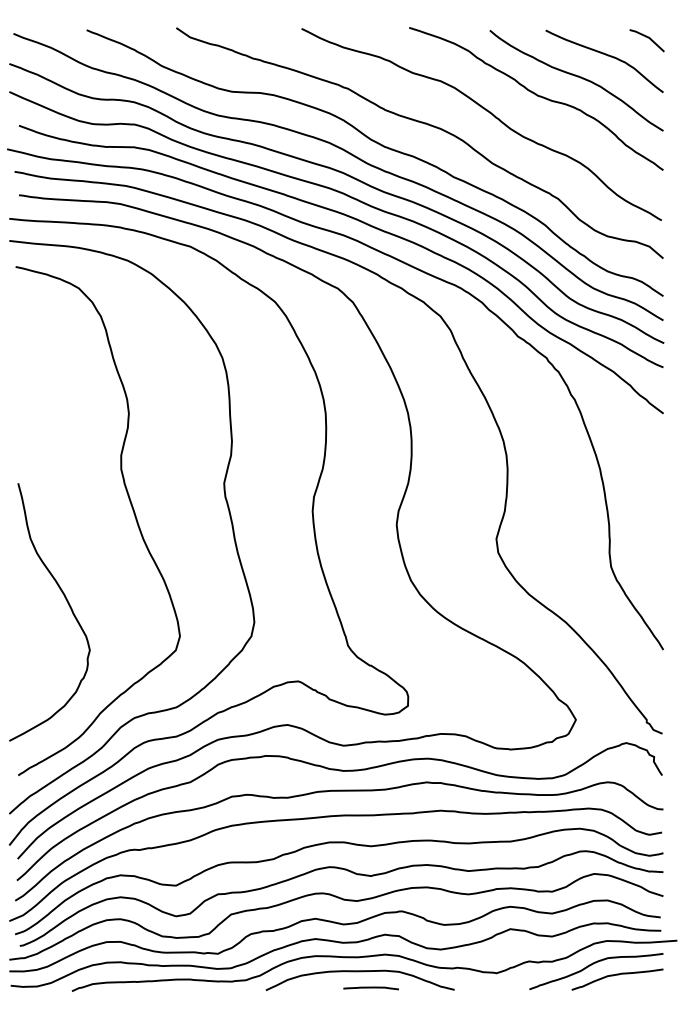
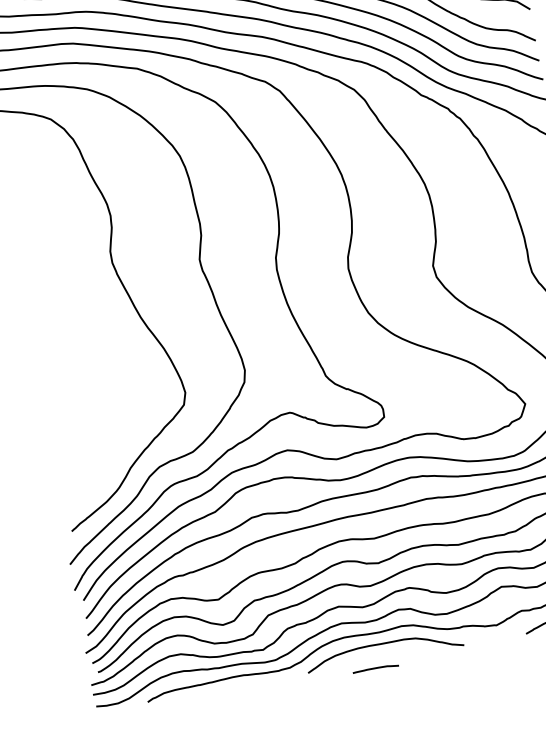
curve: (67, 603) -> (87, 381), removed
curve: (370, 988) -> (375, 669), moved

